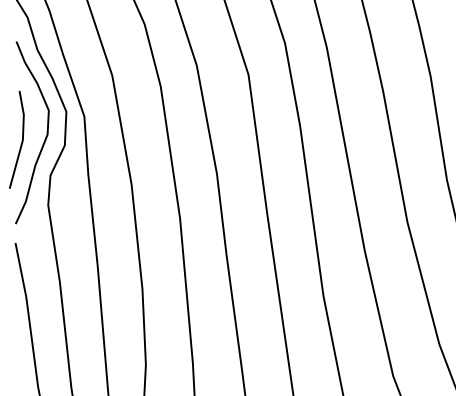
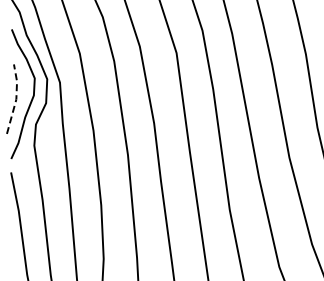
line: (23, 138) -> (16, 98), solid -> dashed

